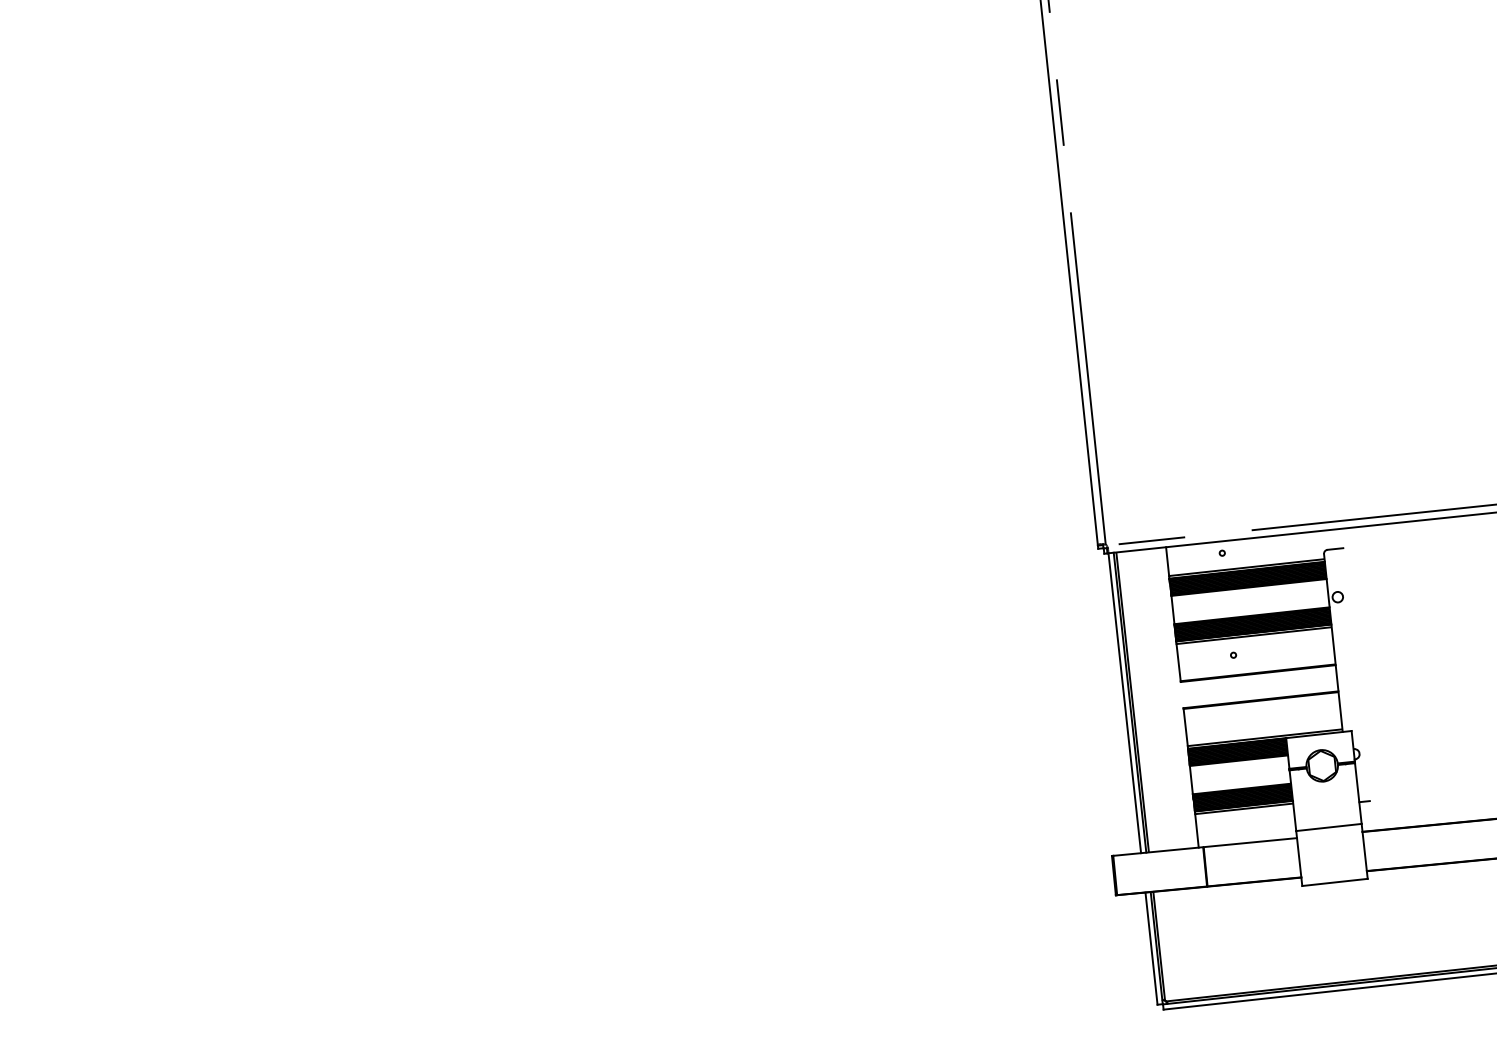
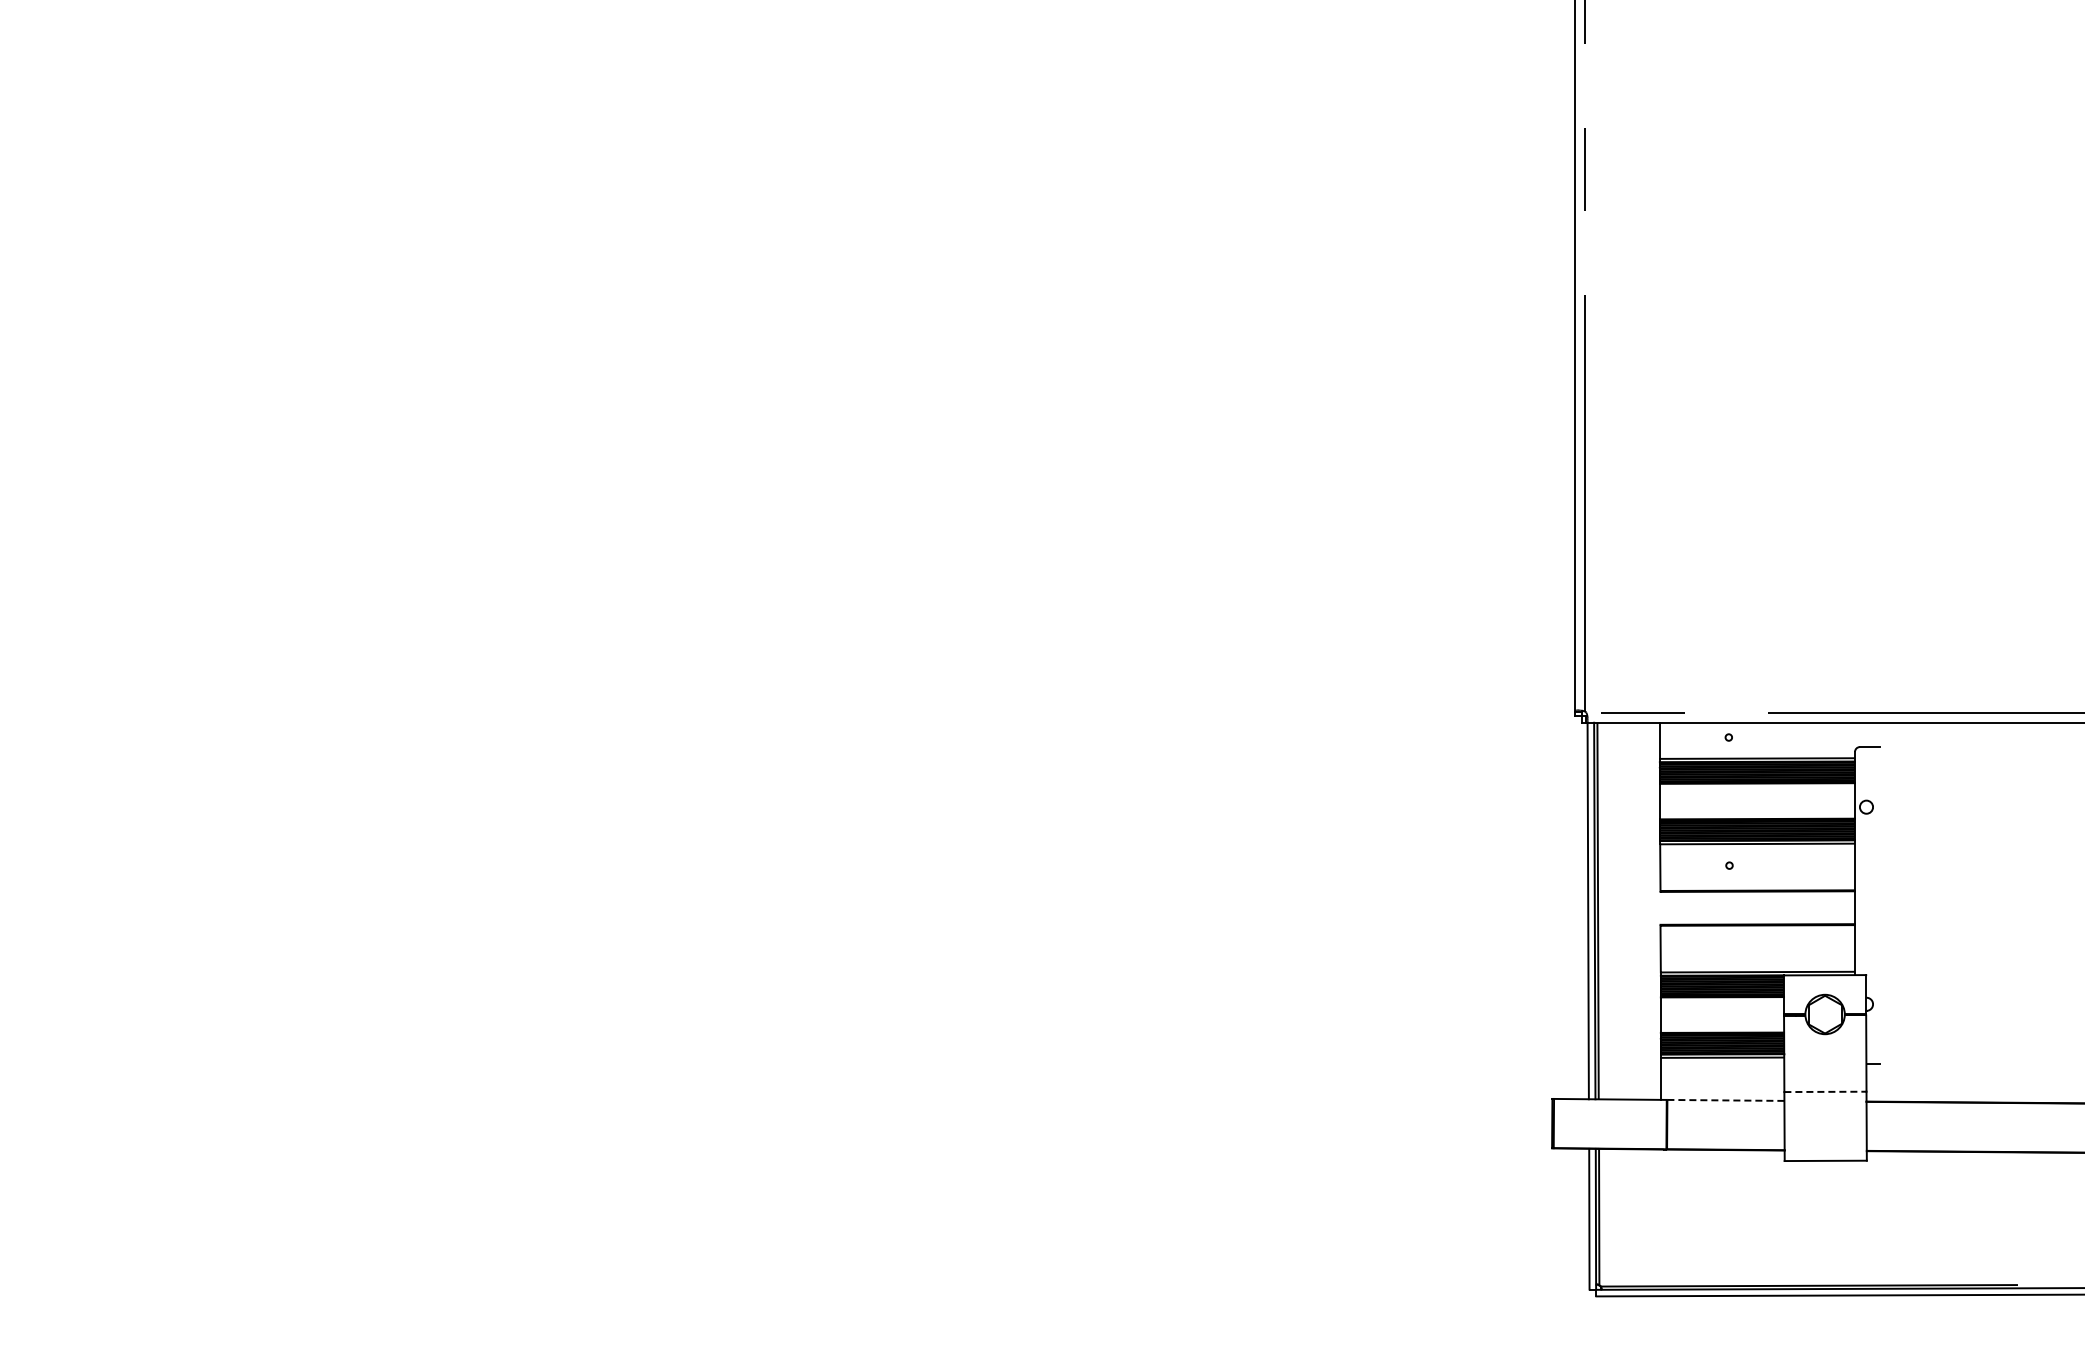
line: (1328, 827) -> (1825, 1091), solid -> dashed
line: (1250, 842) -> (1725, 1100), solid -> dashed

